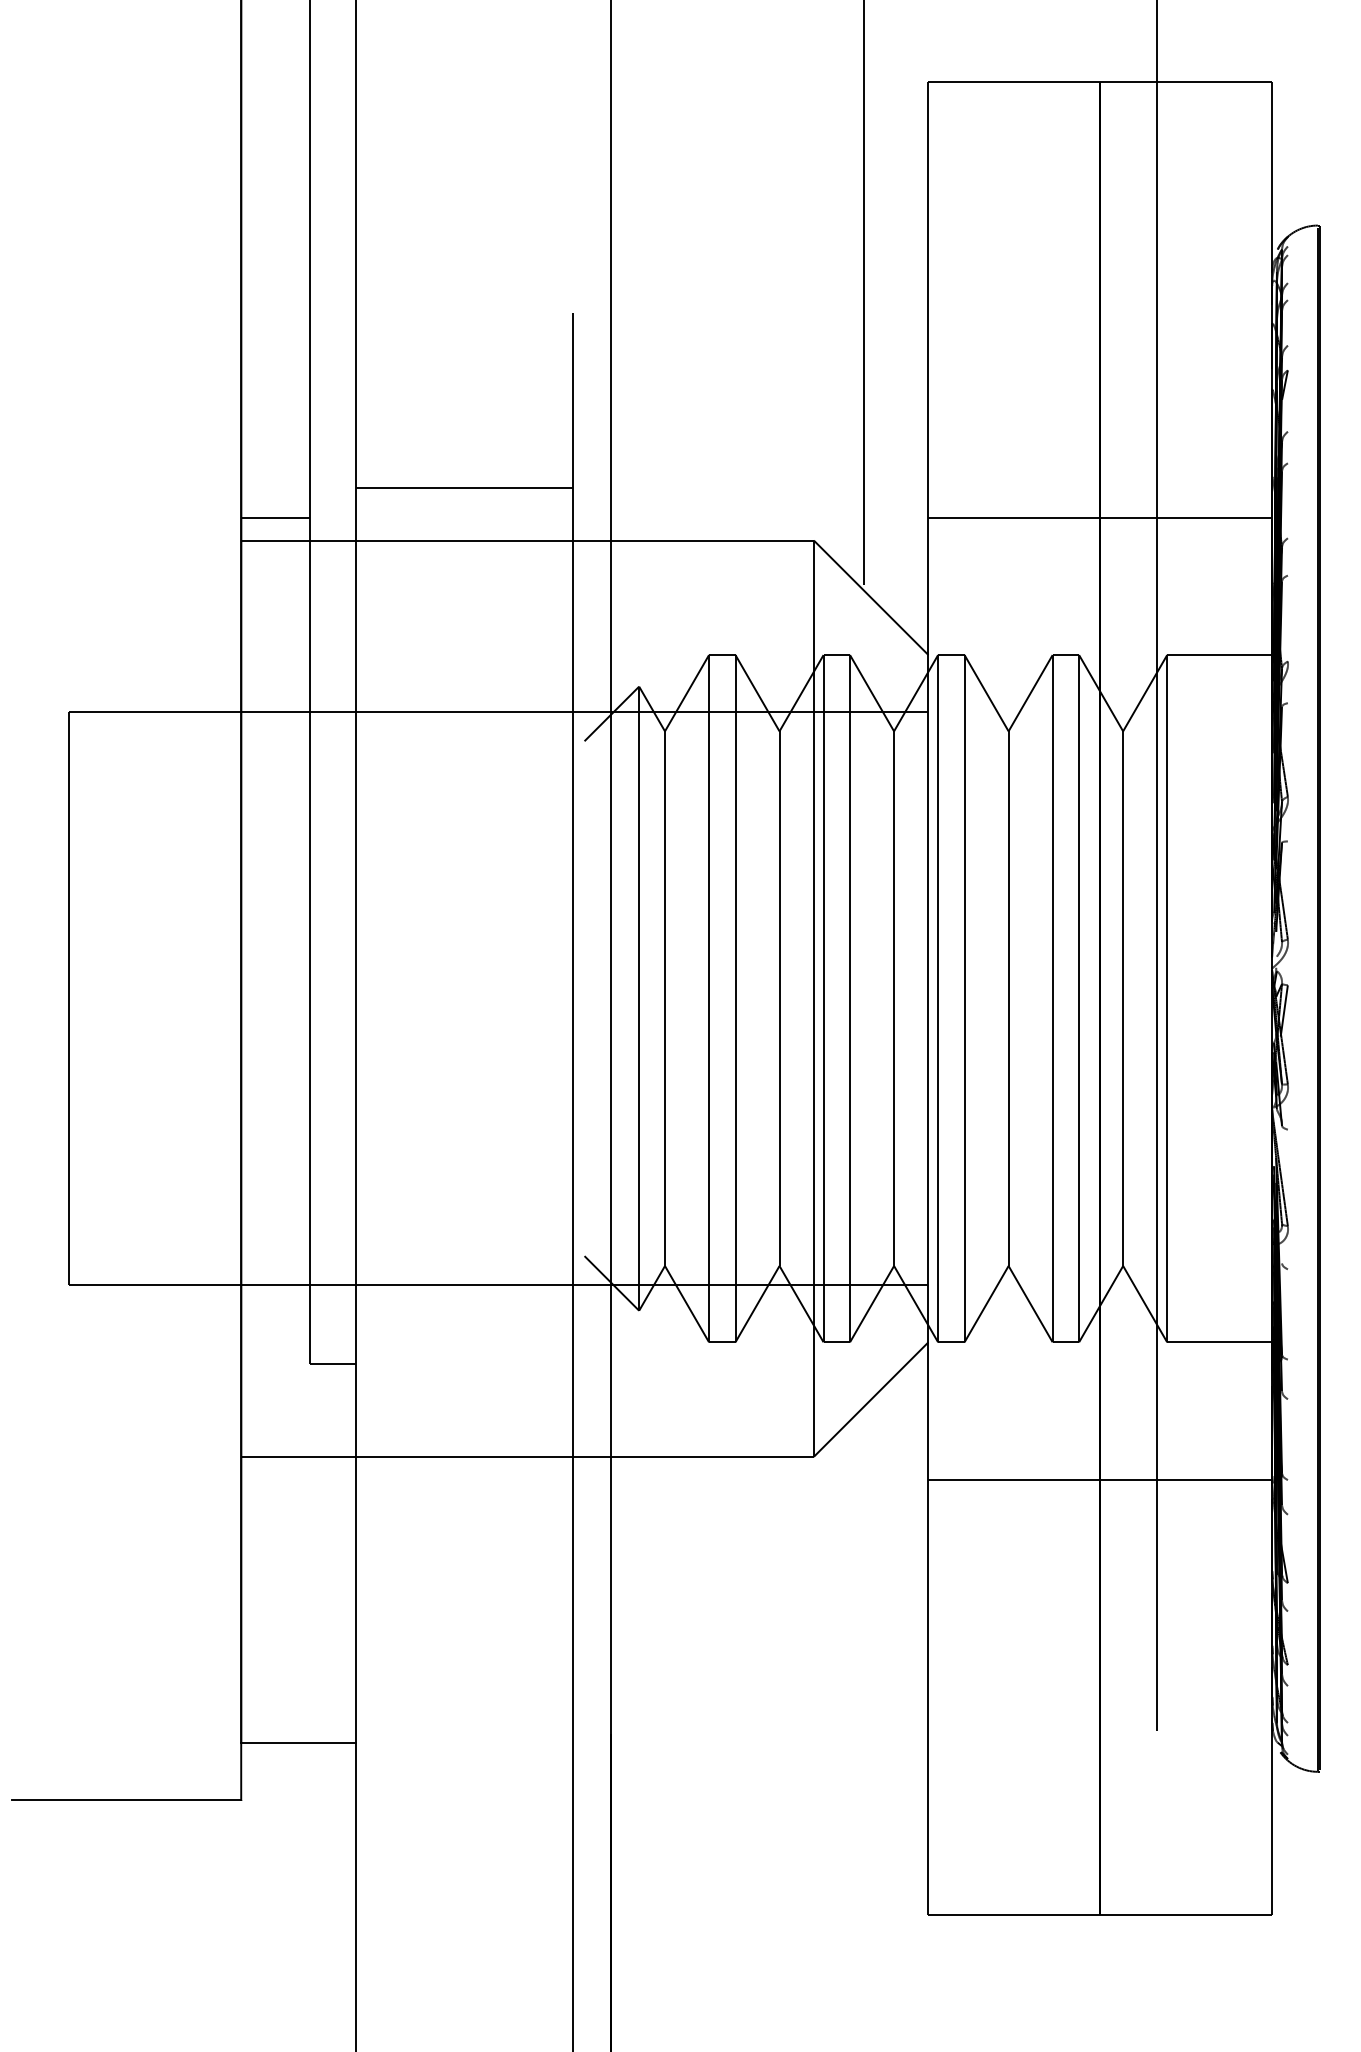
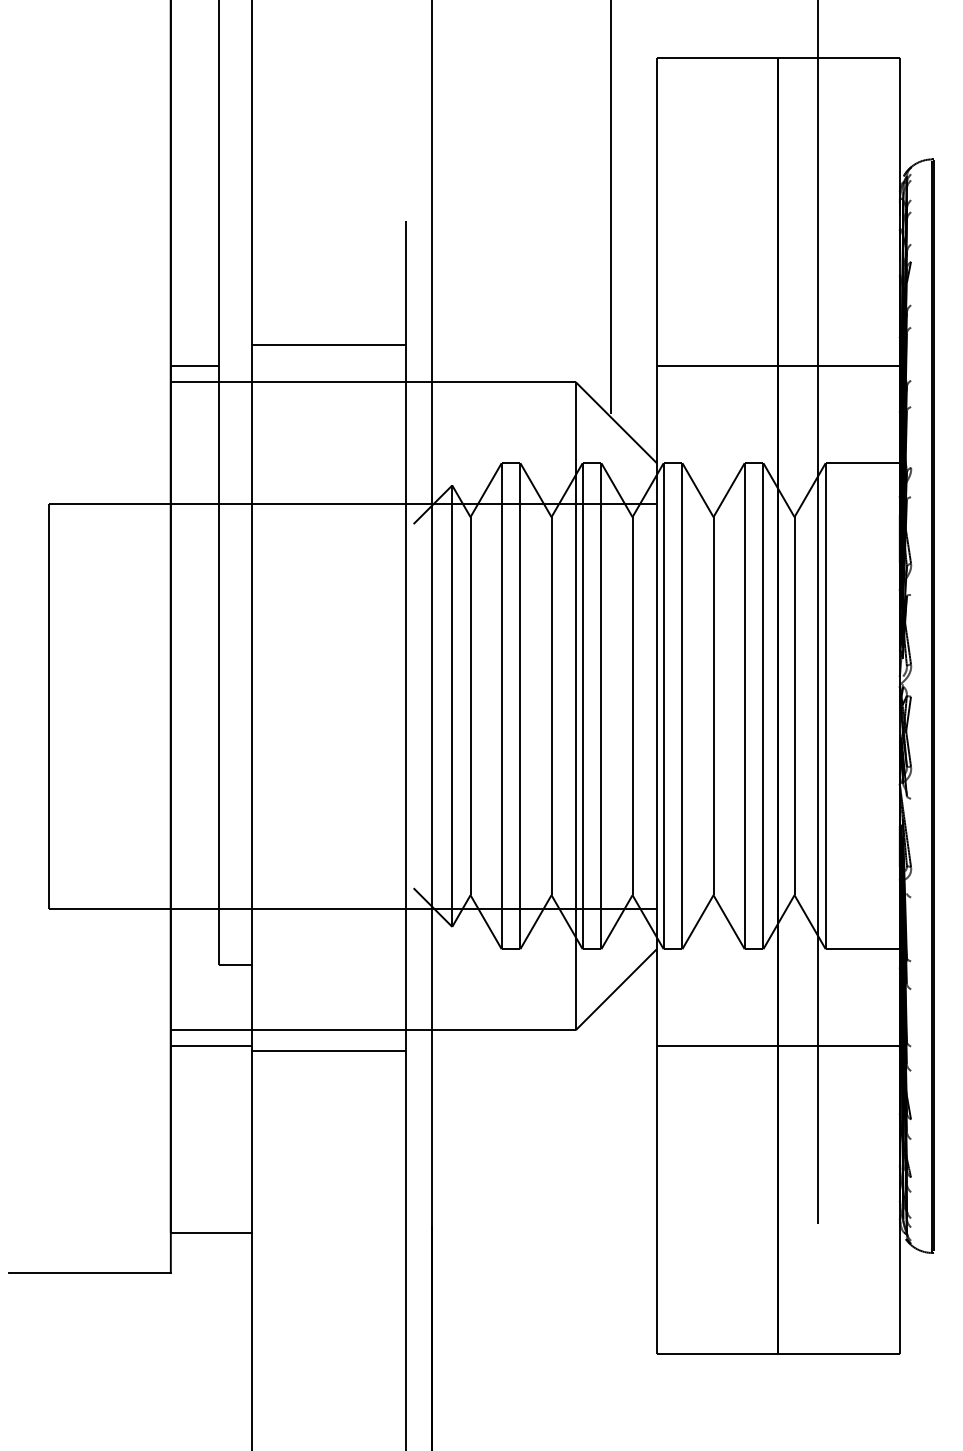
line: (298, 1479) -> (211, 1046), added
line: (464, 1485) -> (328, 1050), added

